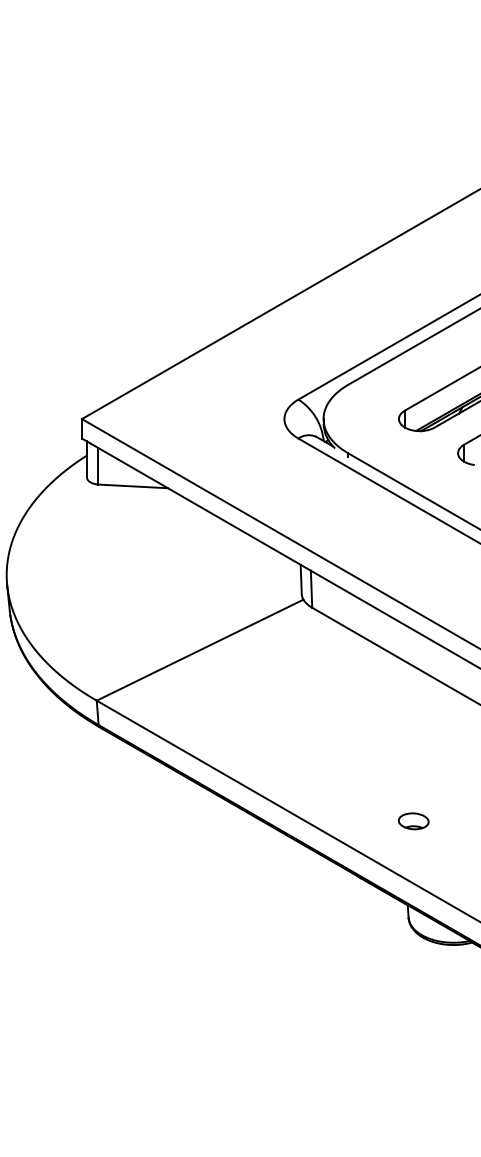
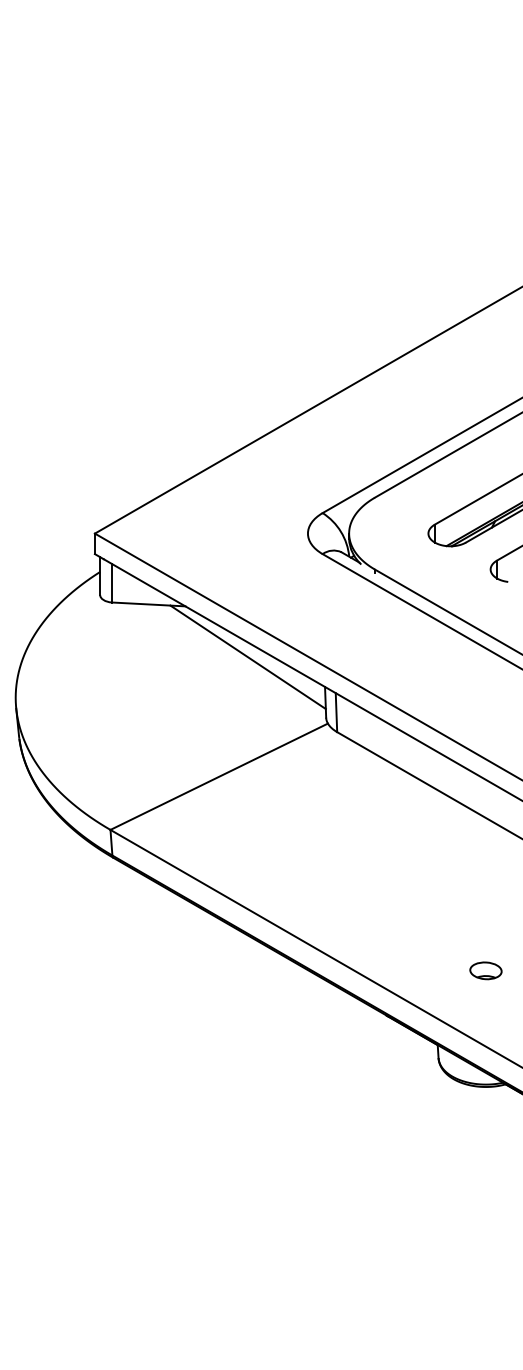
line: (226, 536) -> (247, 657), added
part: (413, 821) -> (485, 970), moved

